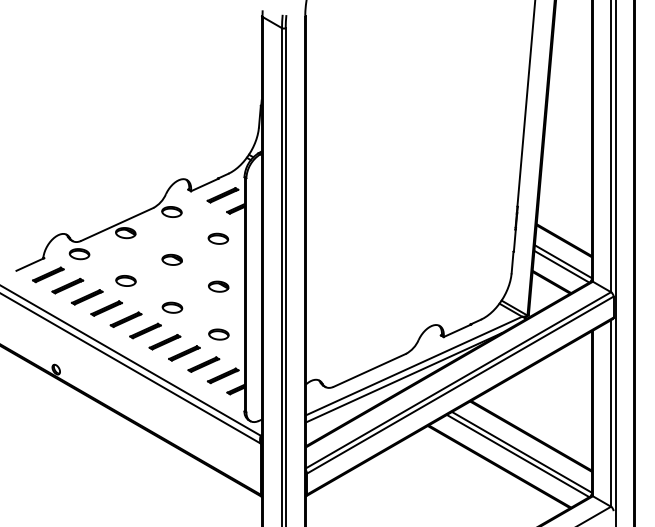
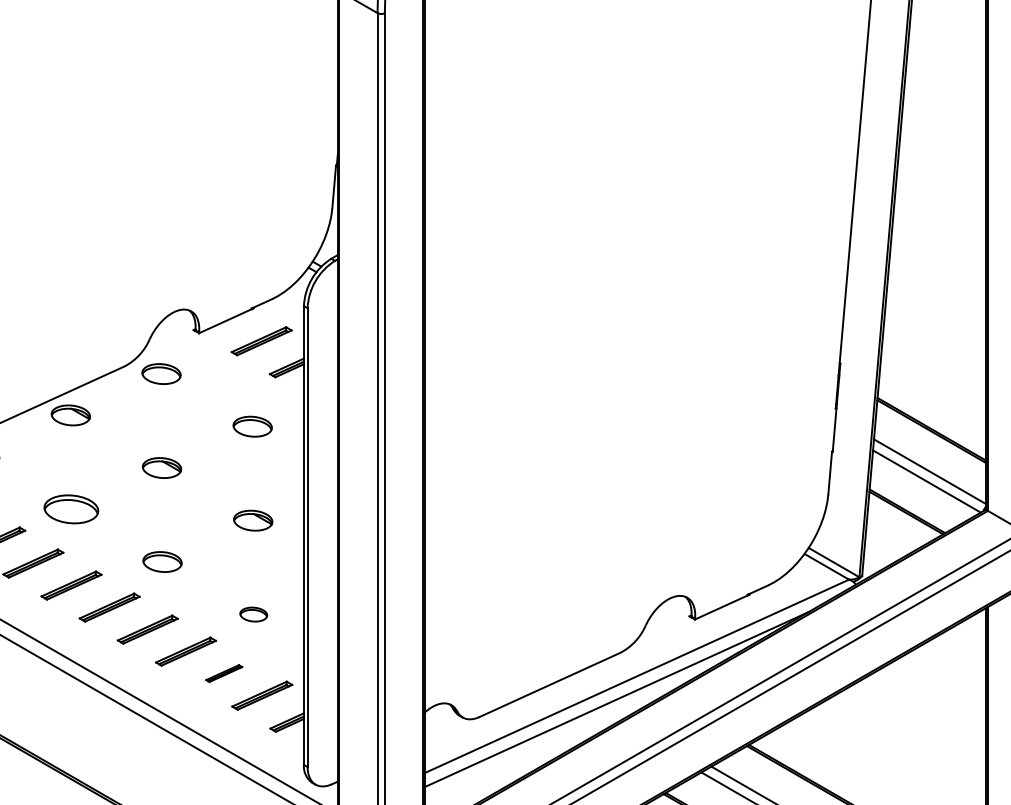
part: (125, 280) -> (70, 508), size x1.4
part: (218, 334) -> (252, 614), size x0.7
part: (203, 364) -> (223, 673), size x0.6

